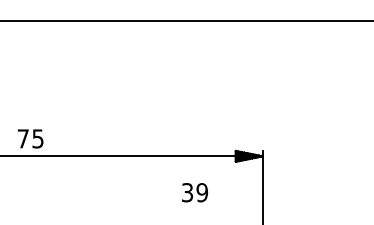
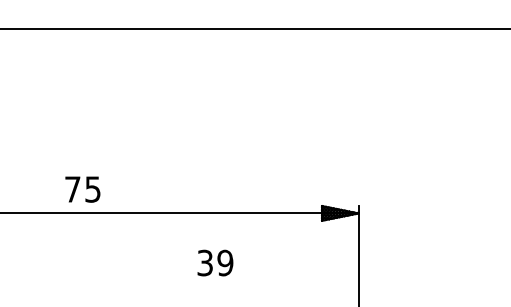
text: (30, 138) -> (82, 189), moved
text: (195, 192) -> (215, 262), moved

